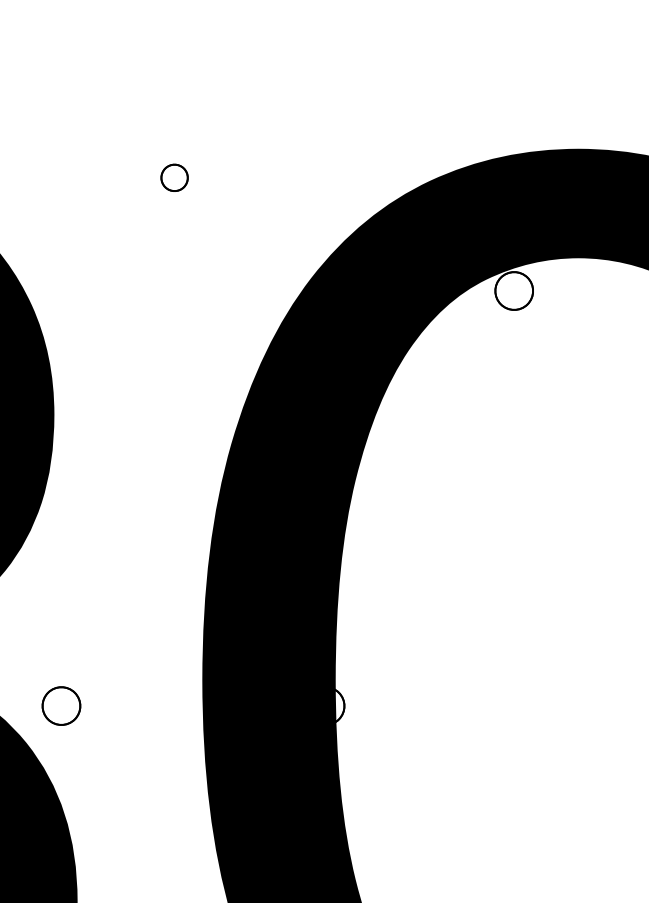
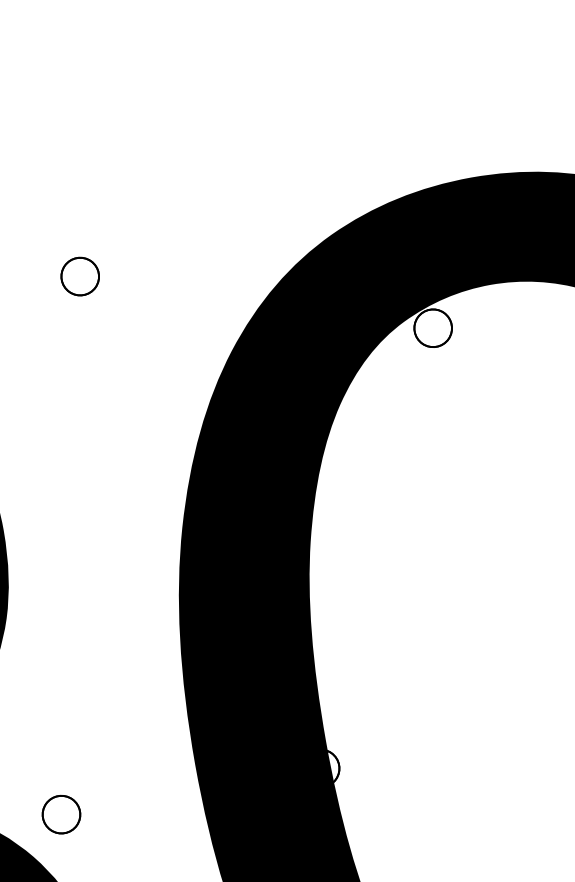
part: (174, 177) -> (80, 276), size x1.43

